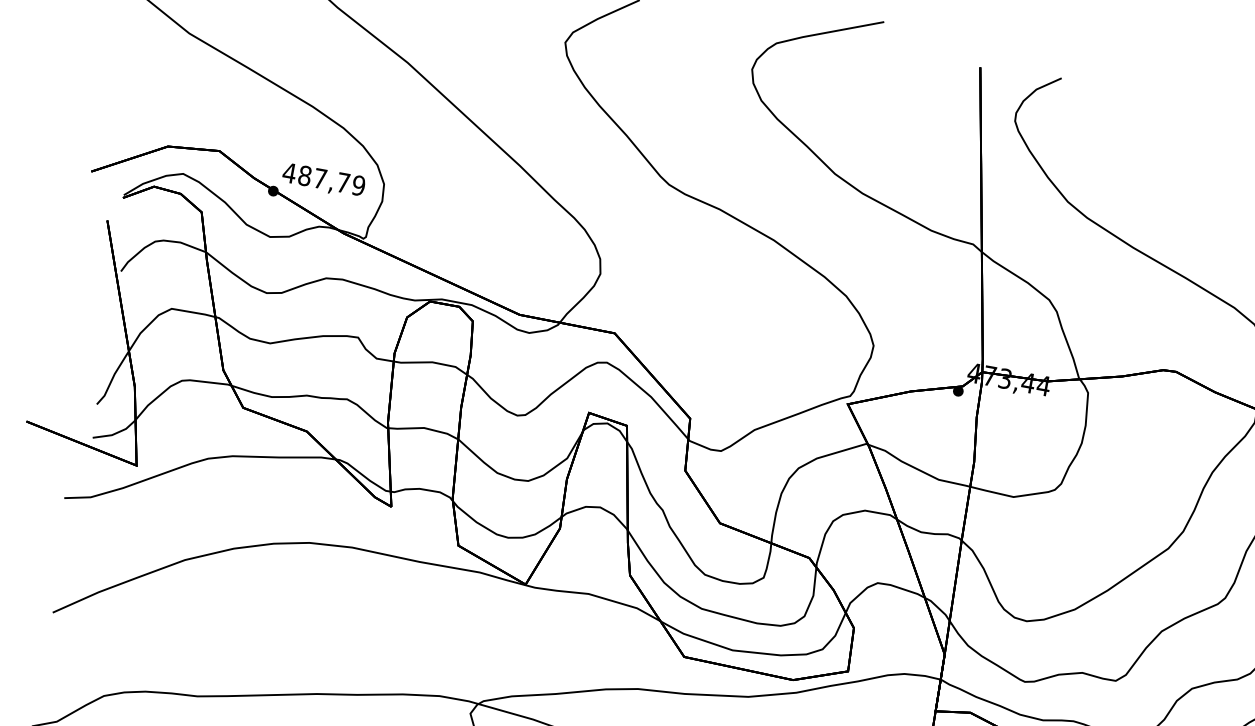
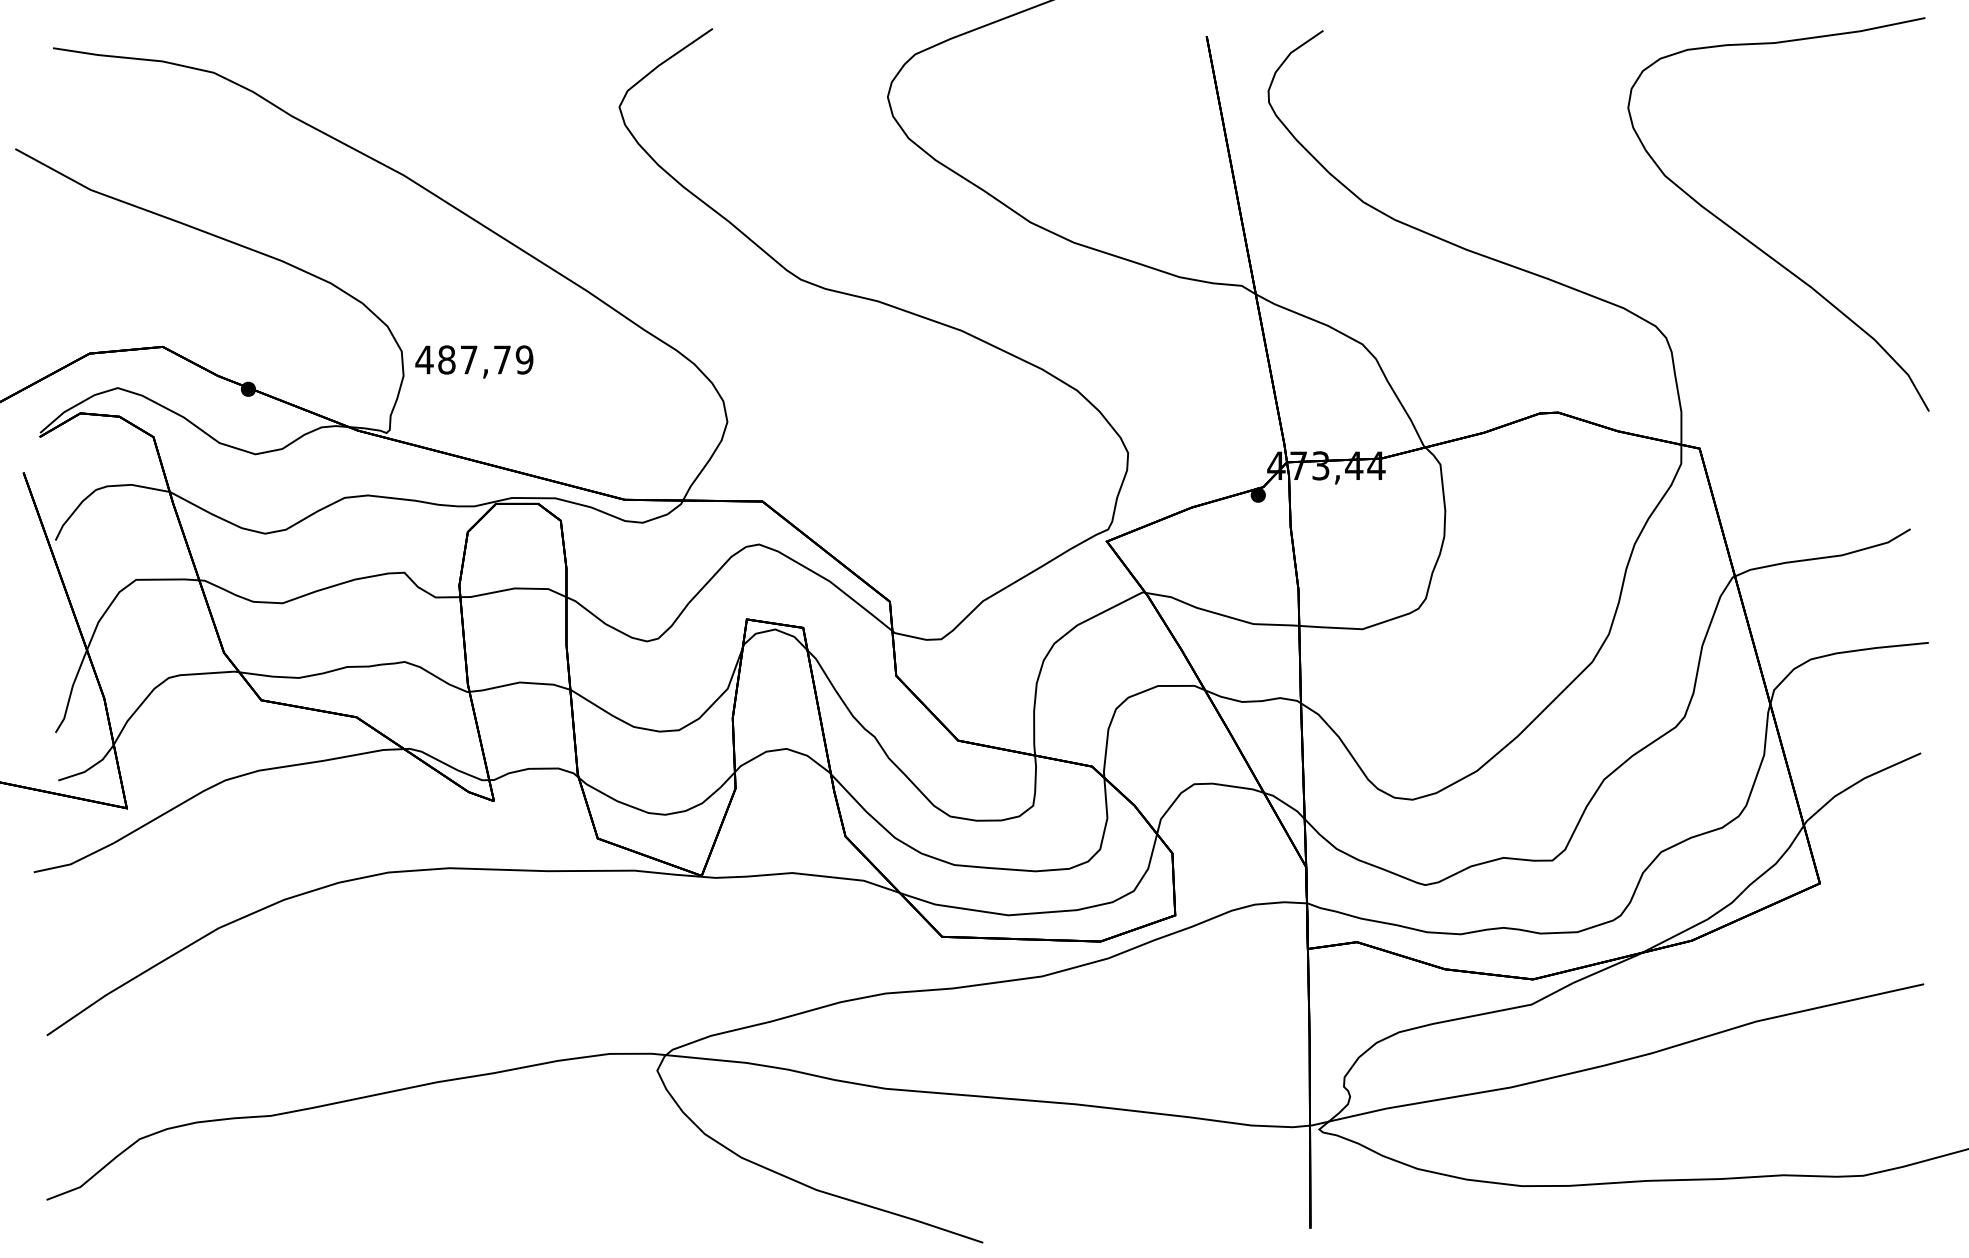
text: (323, 180) -> (474, 361), moved

